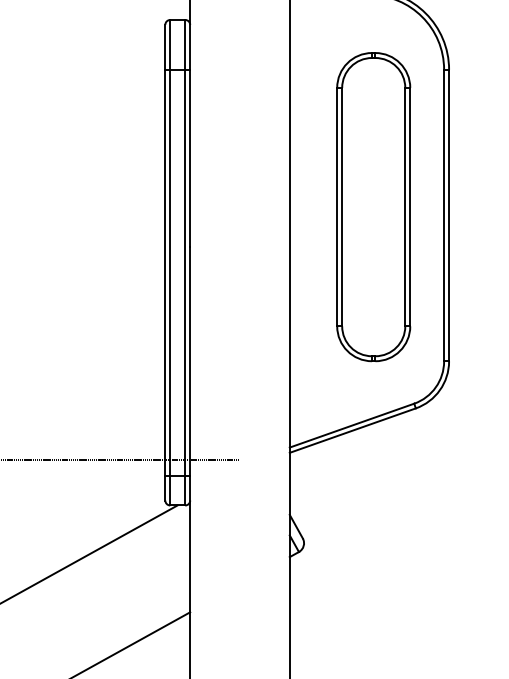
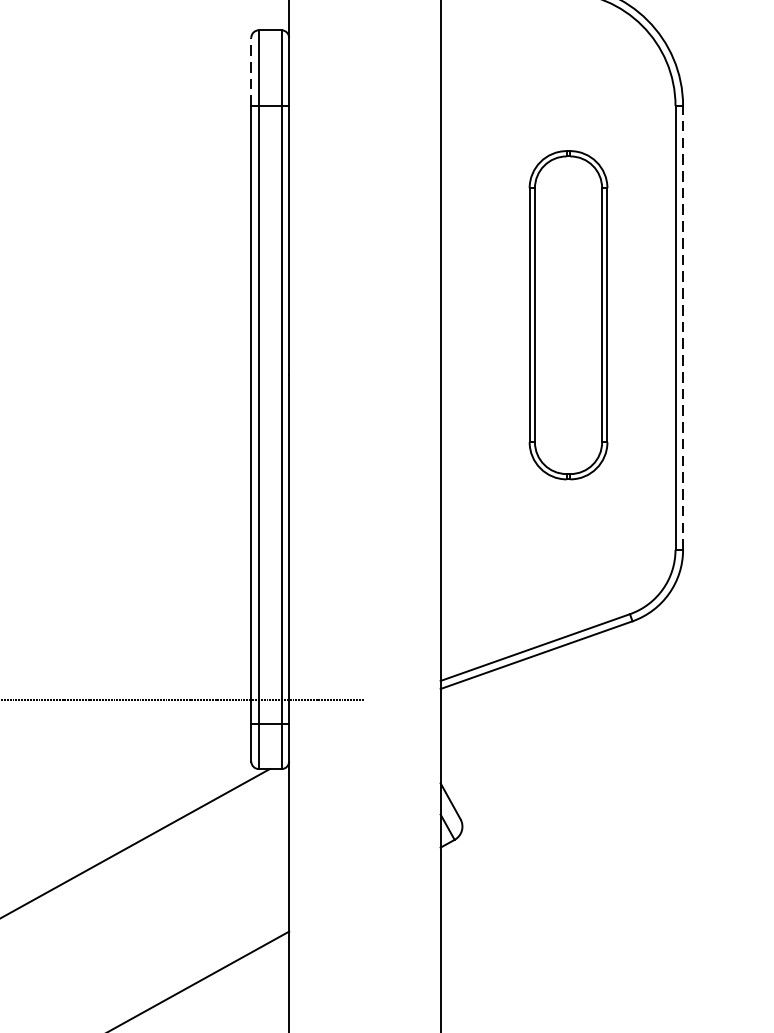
line: (165, 46) -> (251, 70), solid -> dashed
part: (373, 207) -> (568, 315), size x0.7
line: (449, 215) -> (683, 327), solid -> dashed

